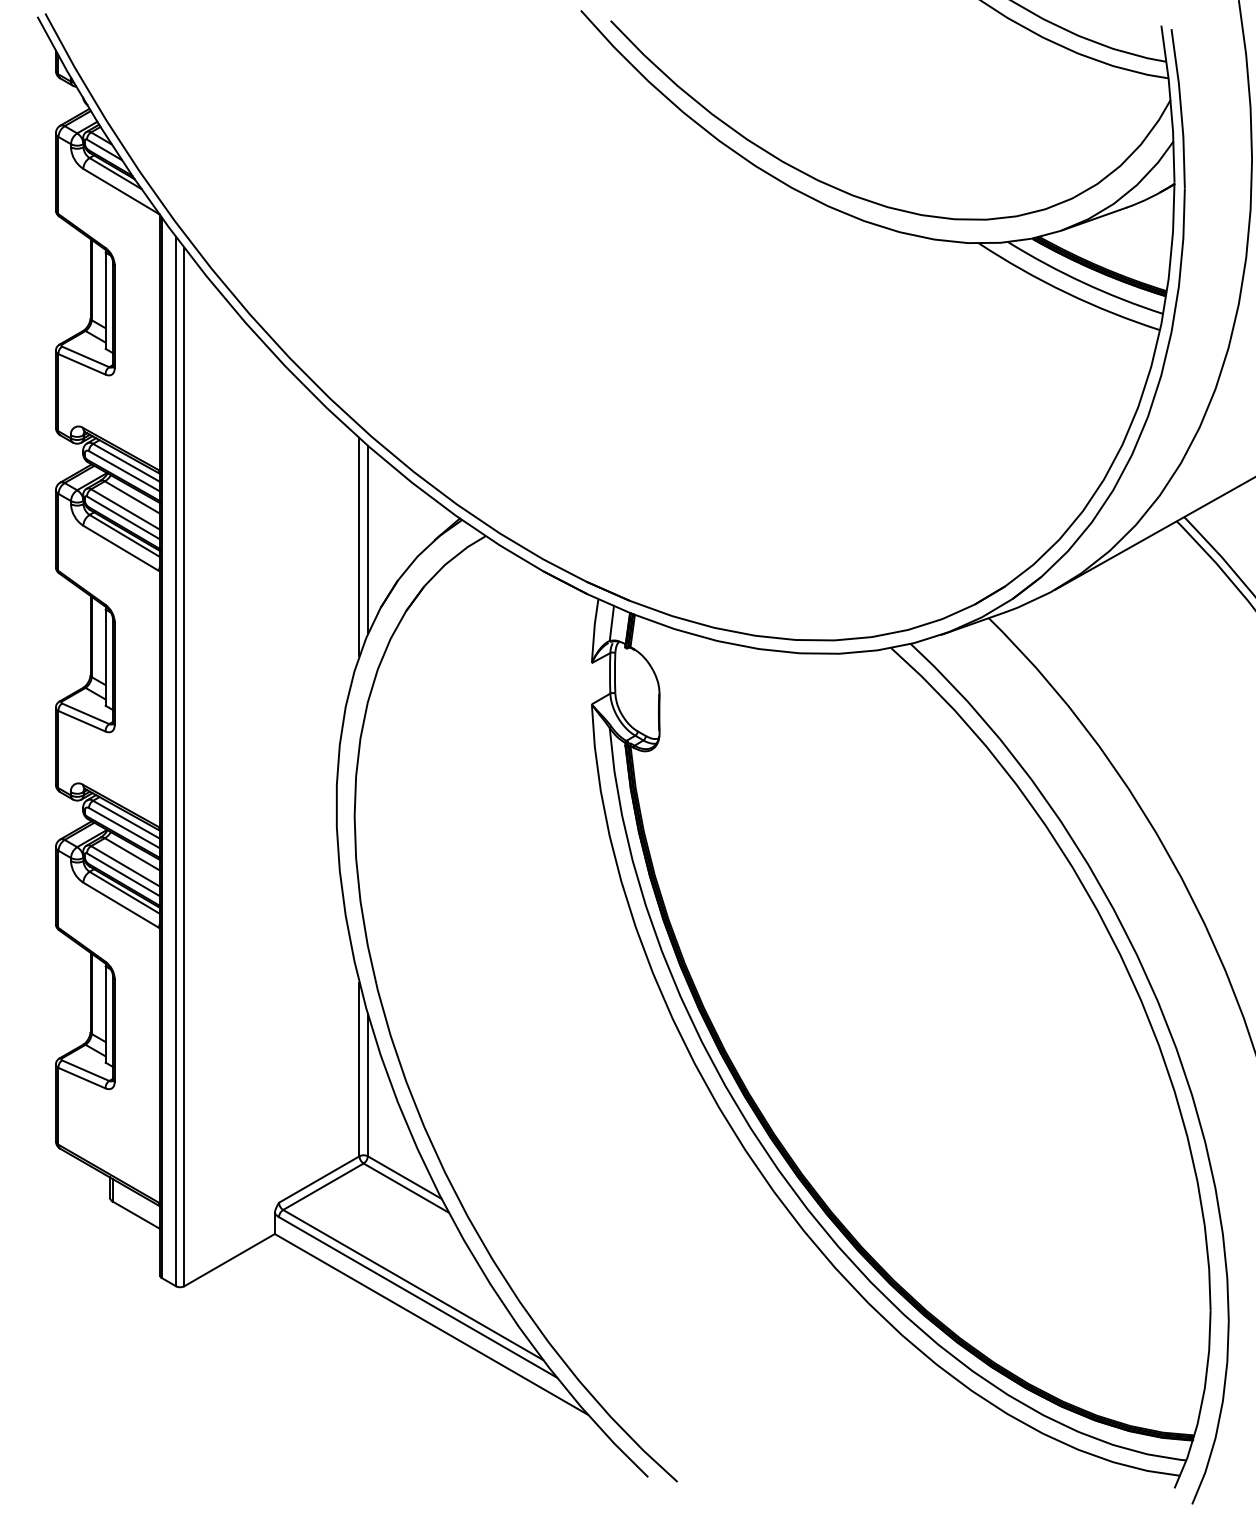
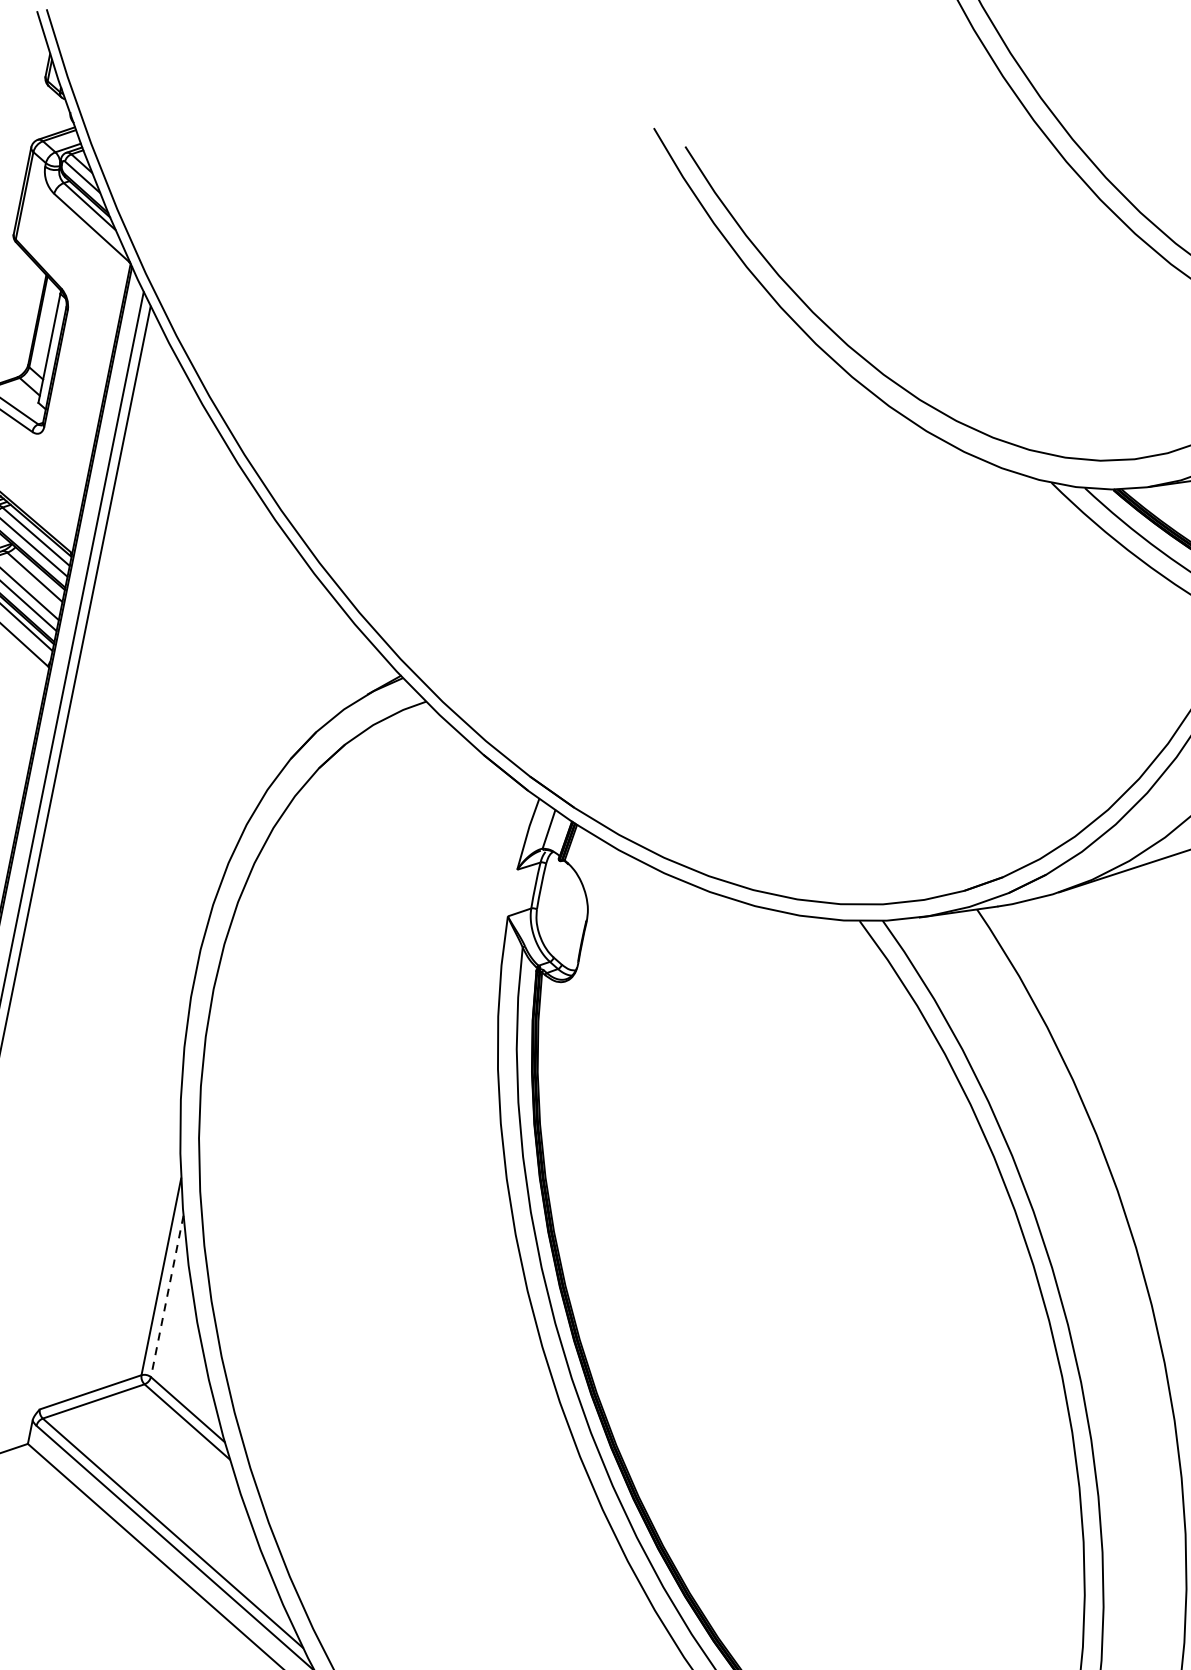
line: (367, 539) -> (291, 678), removed
line: (359, 546) -> (280, 684), removed
line: (367, 1085) -> (166, 1296), solid -> dashed

